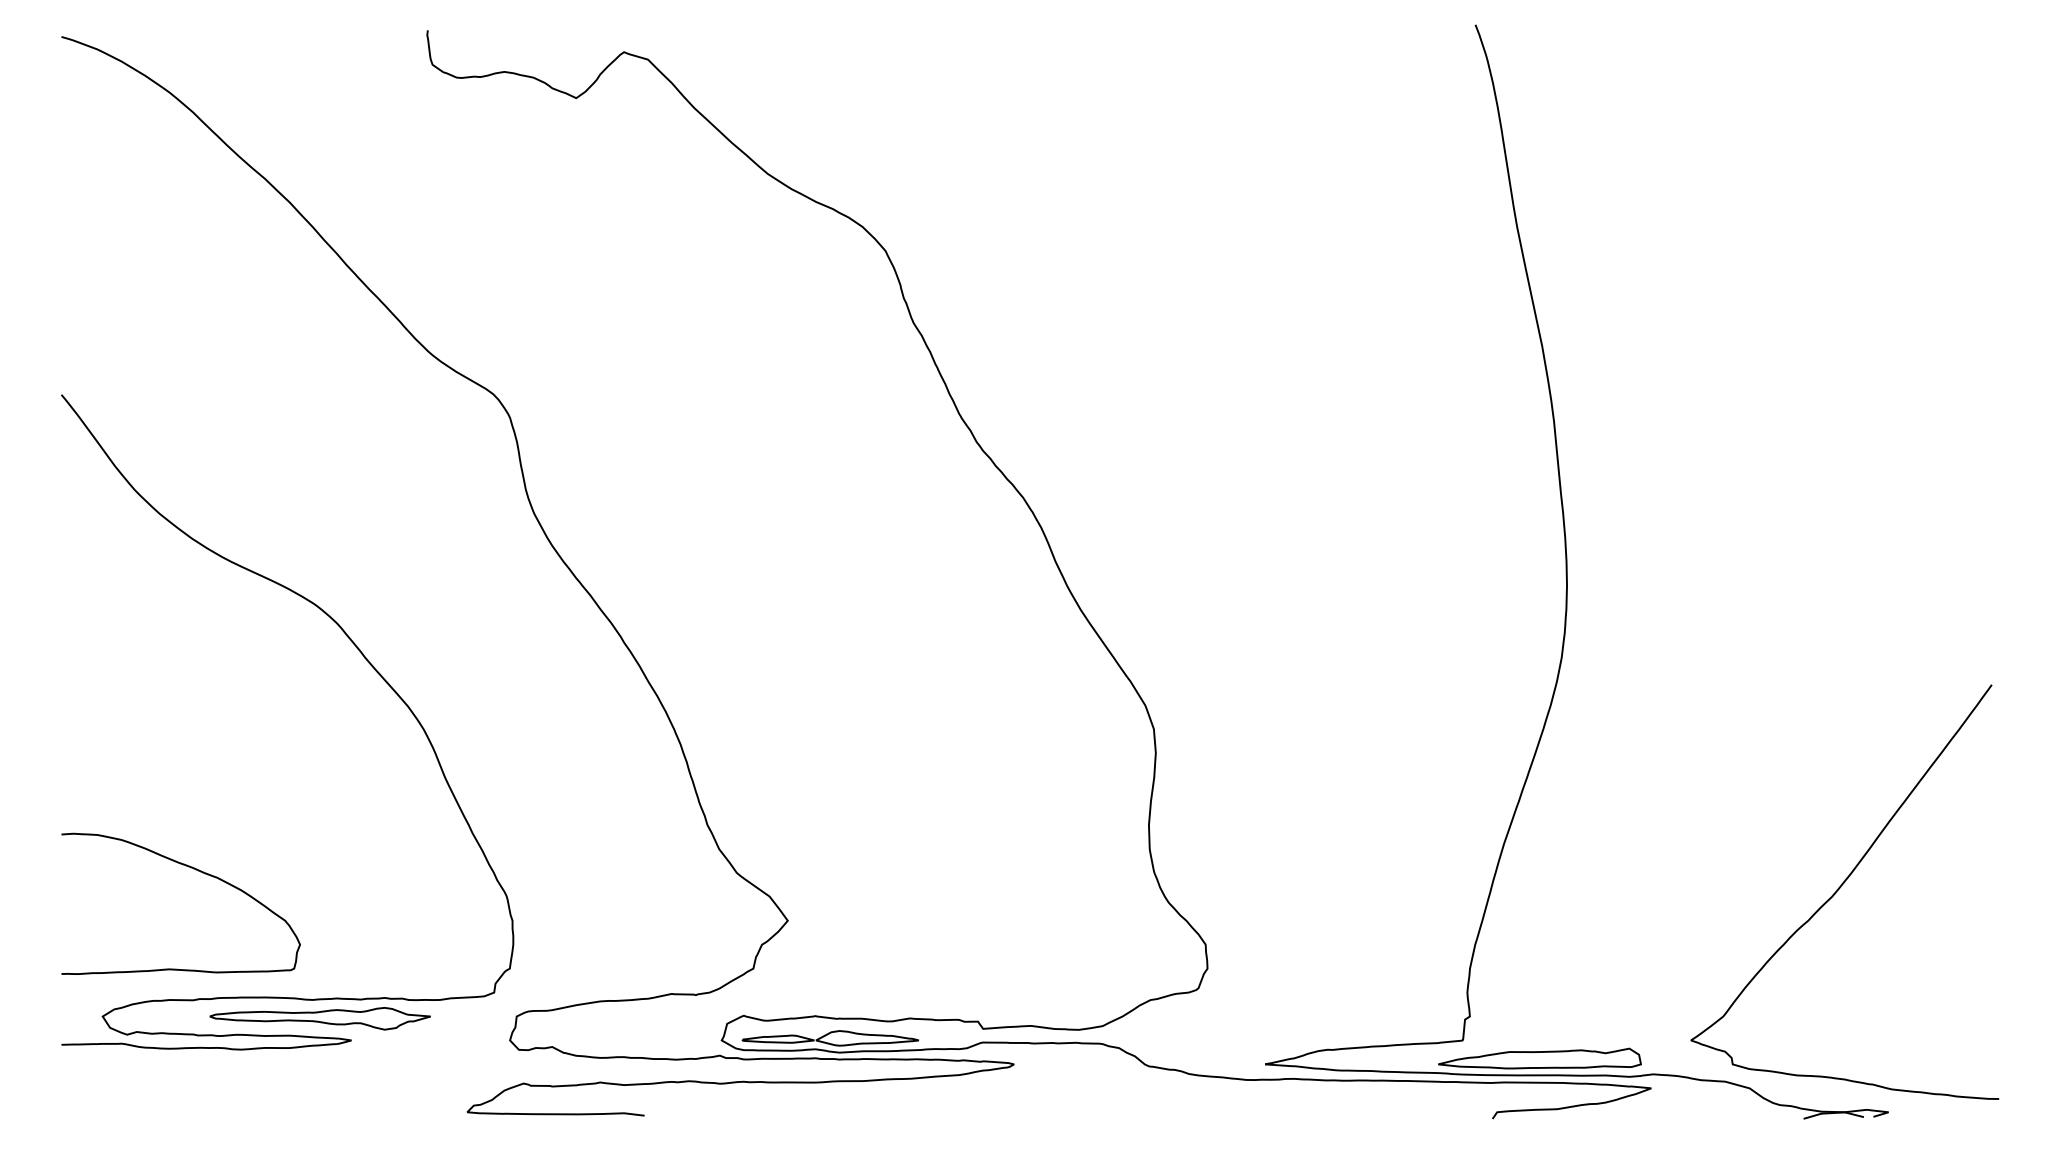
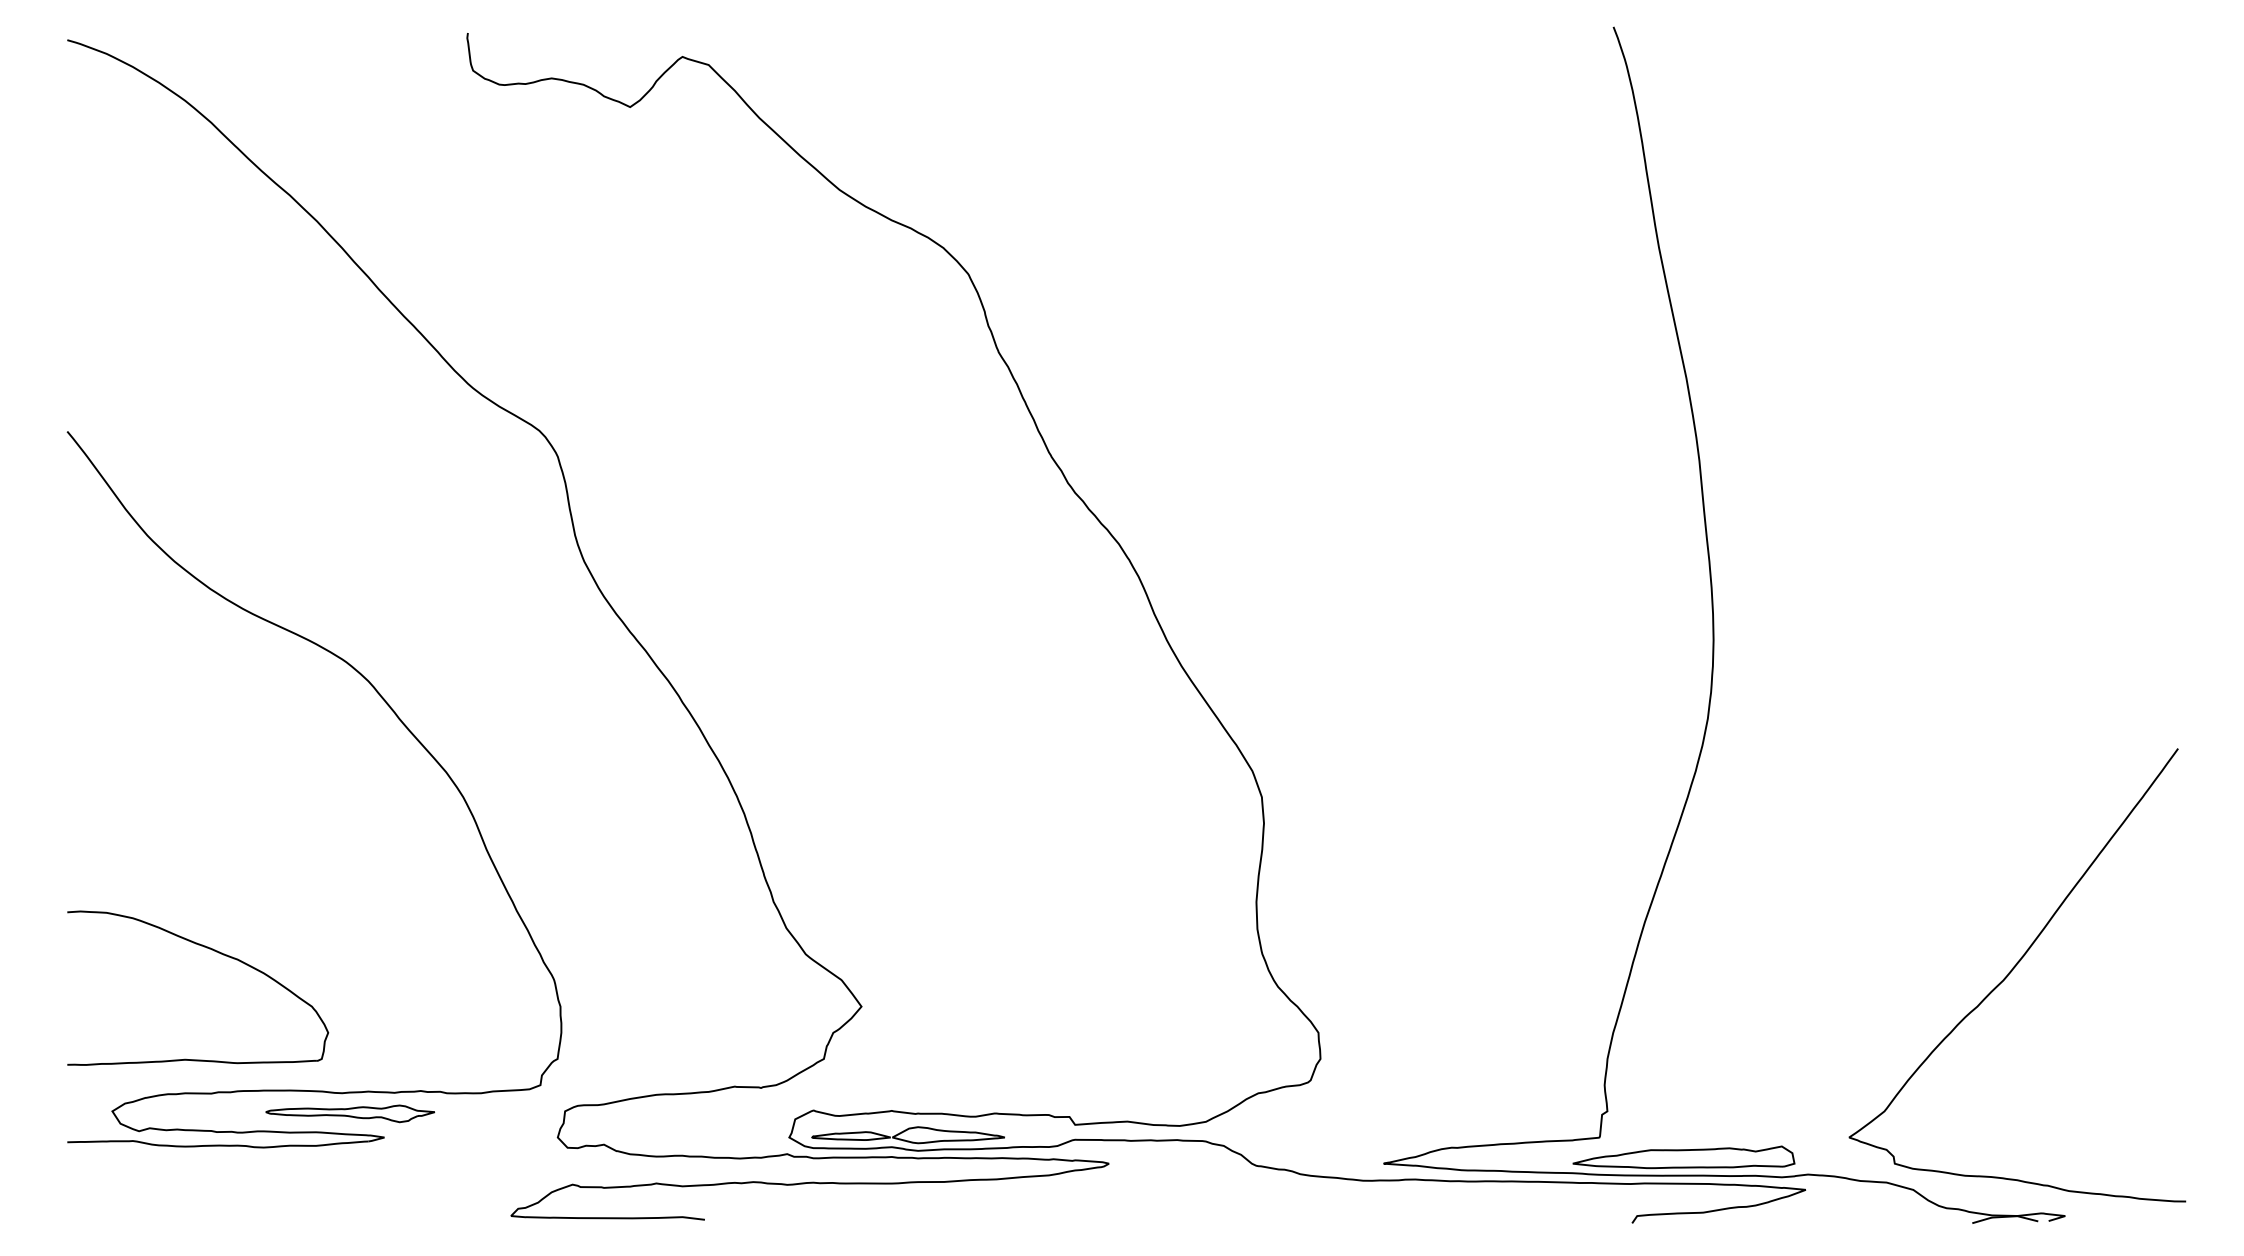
part: (320, 1018) -> (350, 1113), size x0.7

